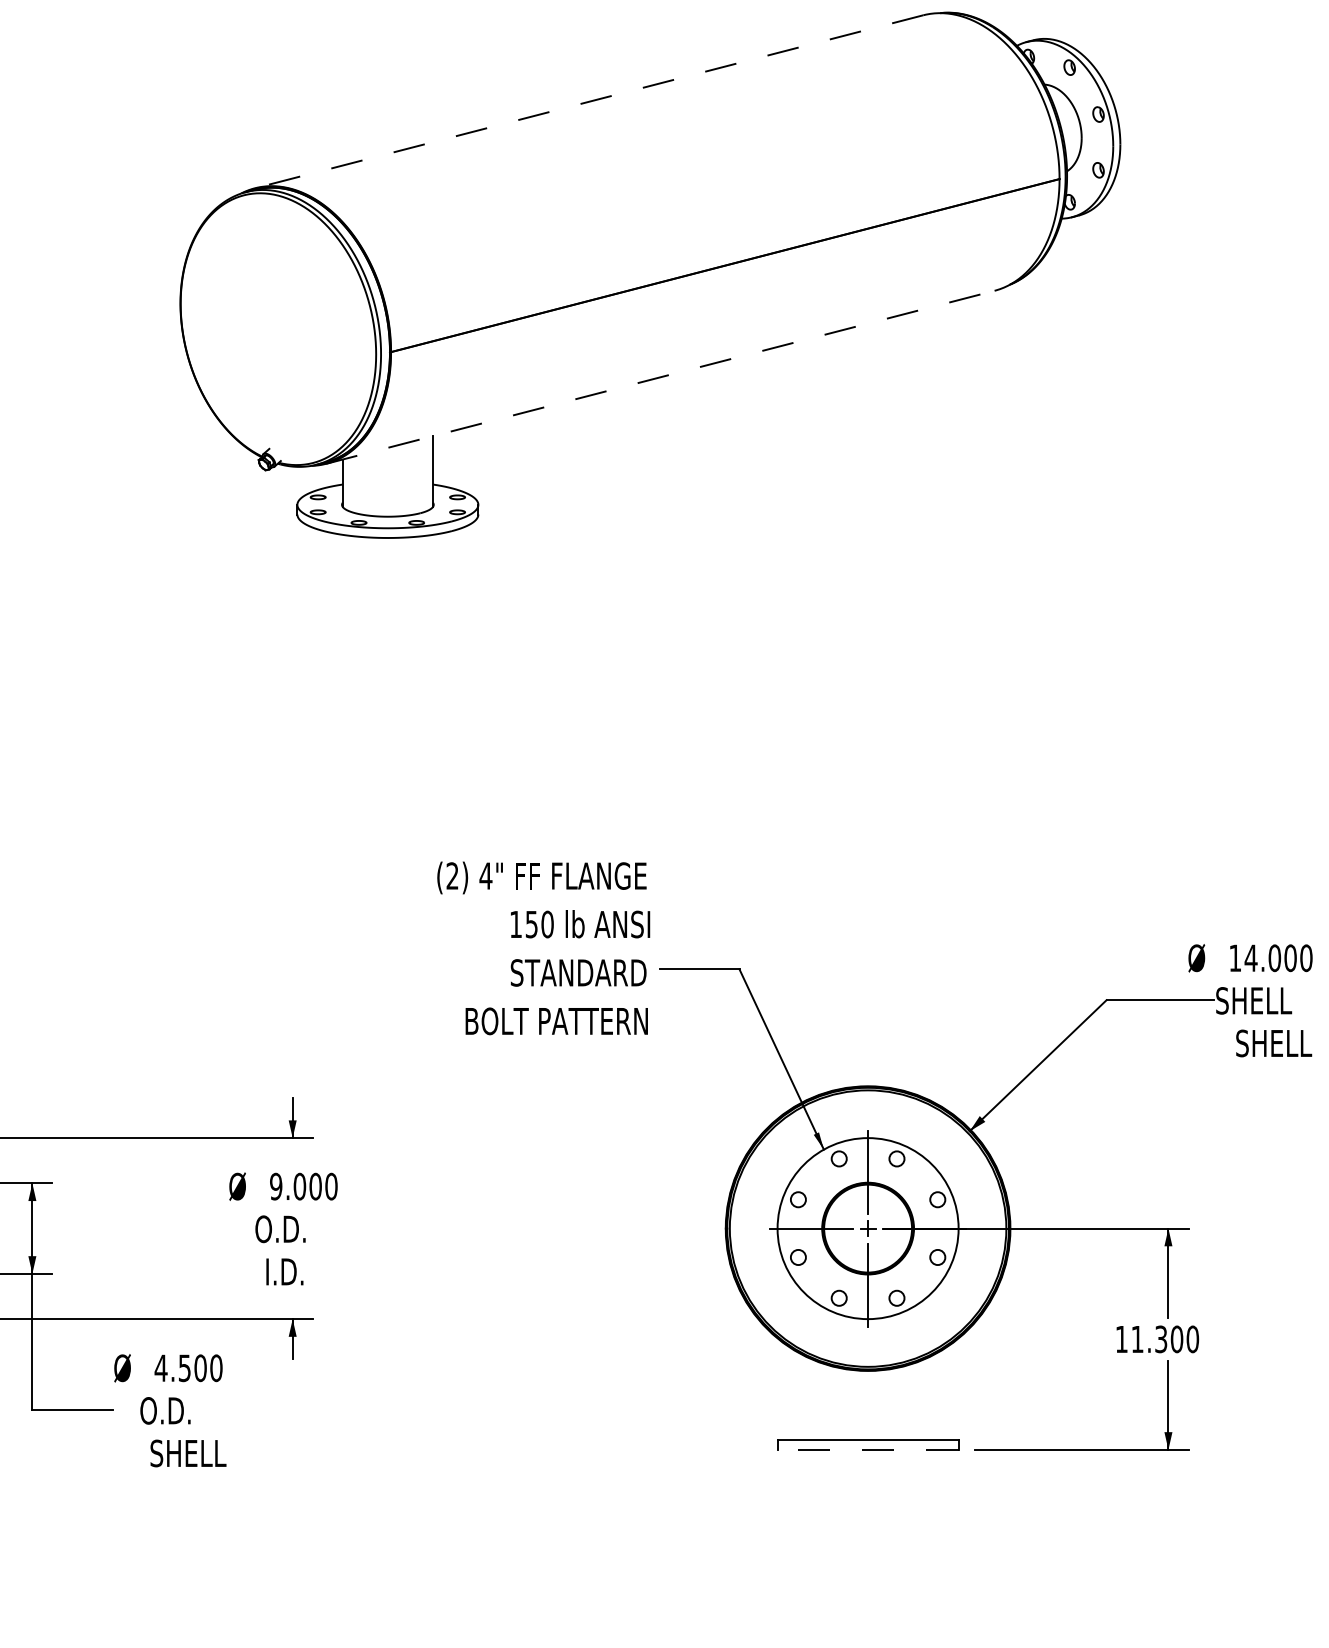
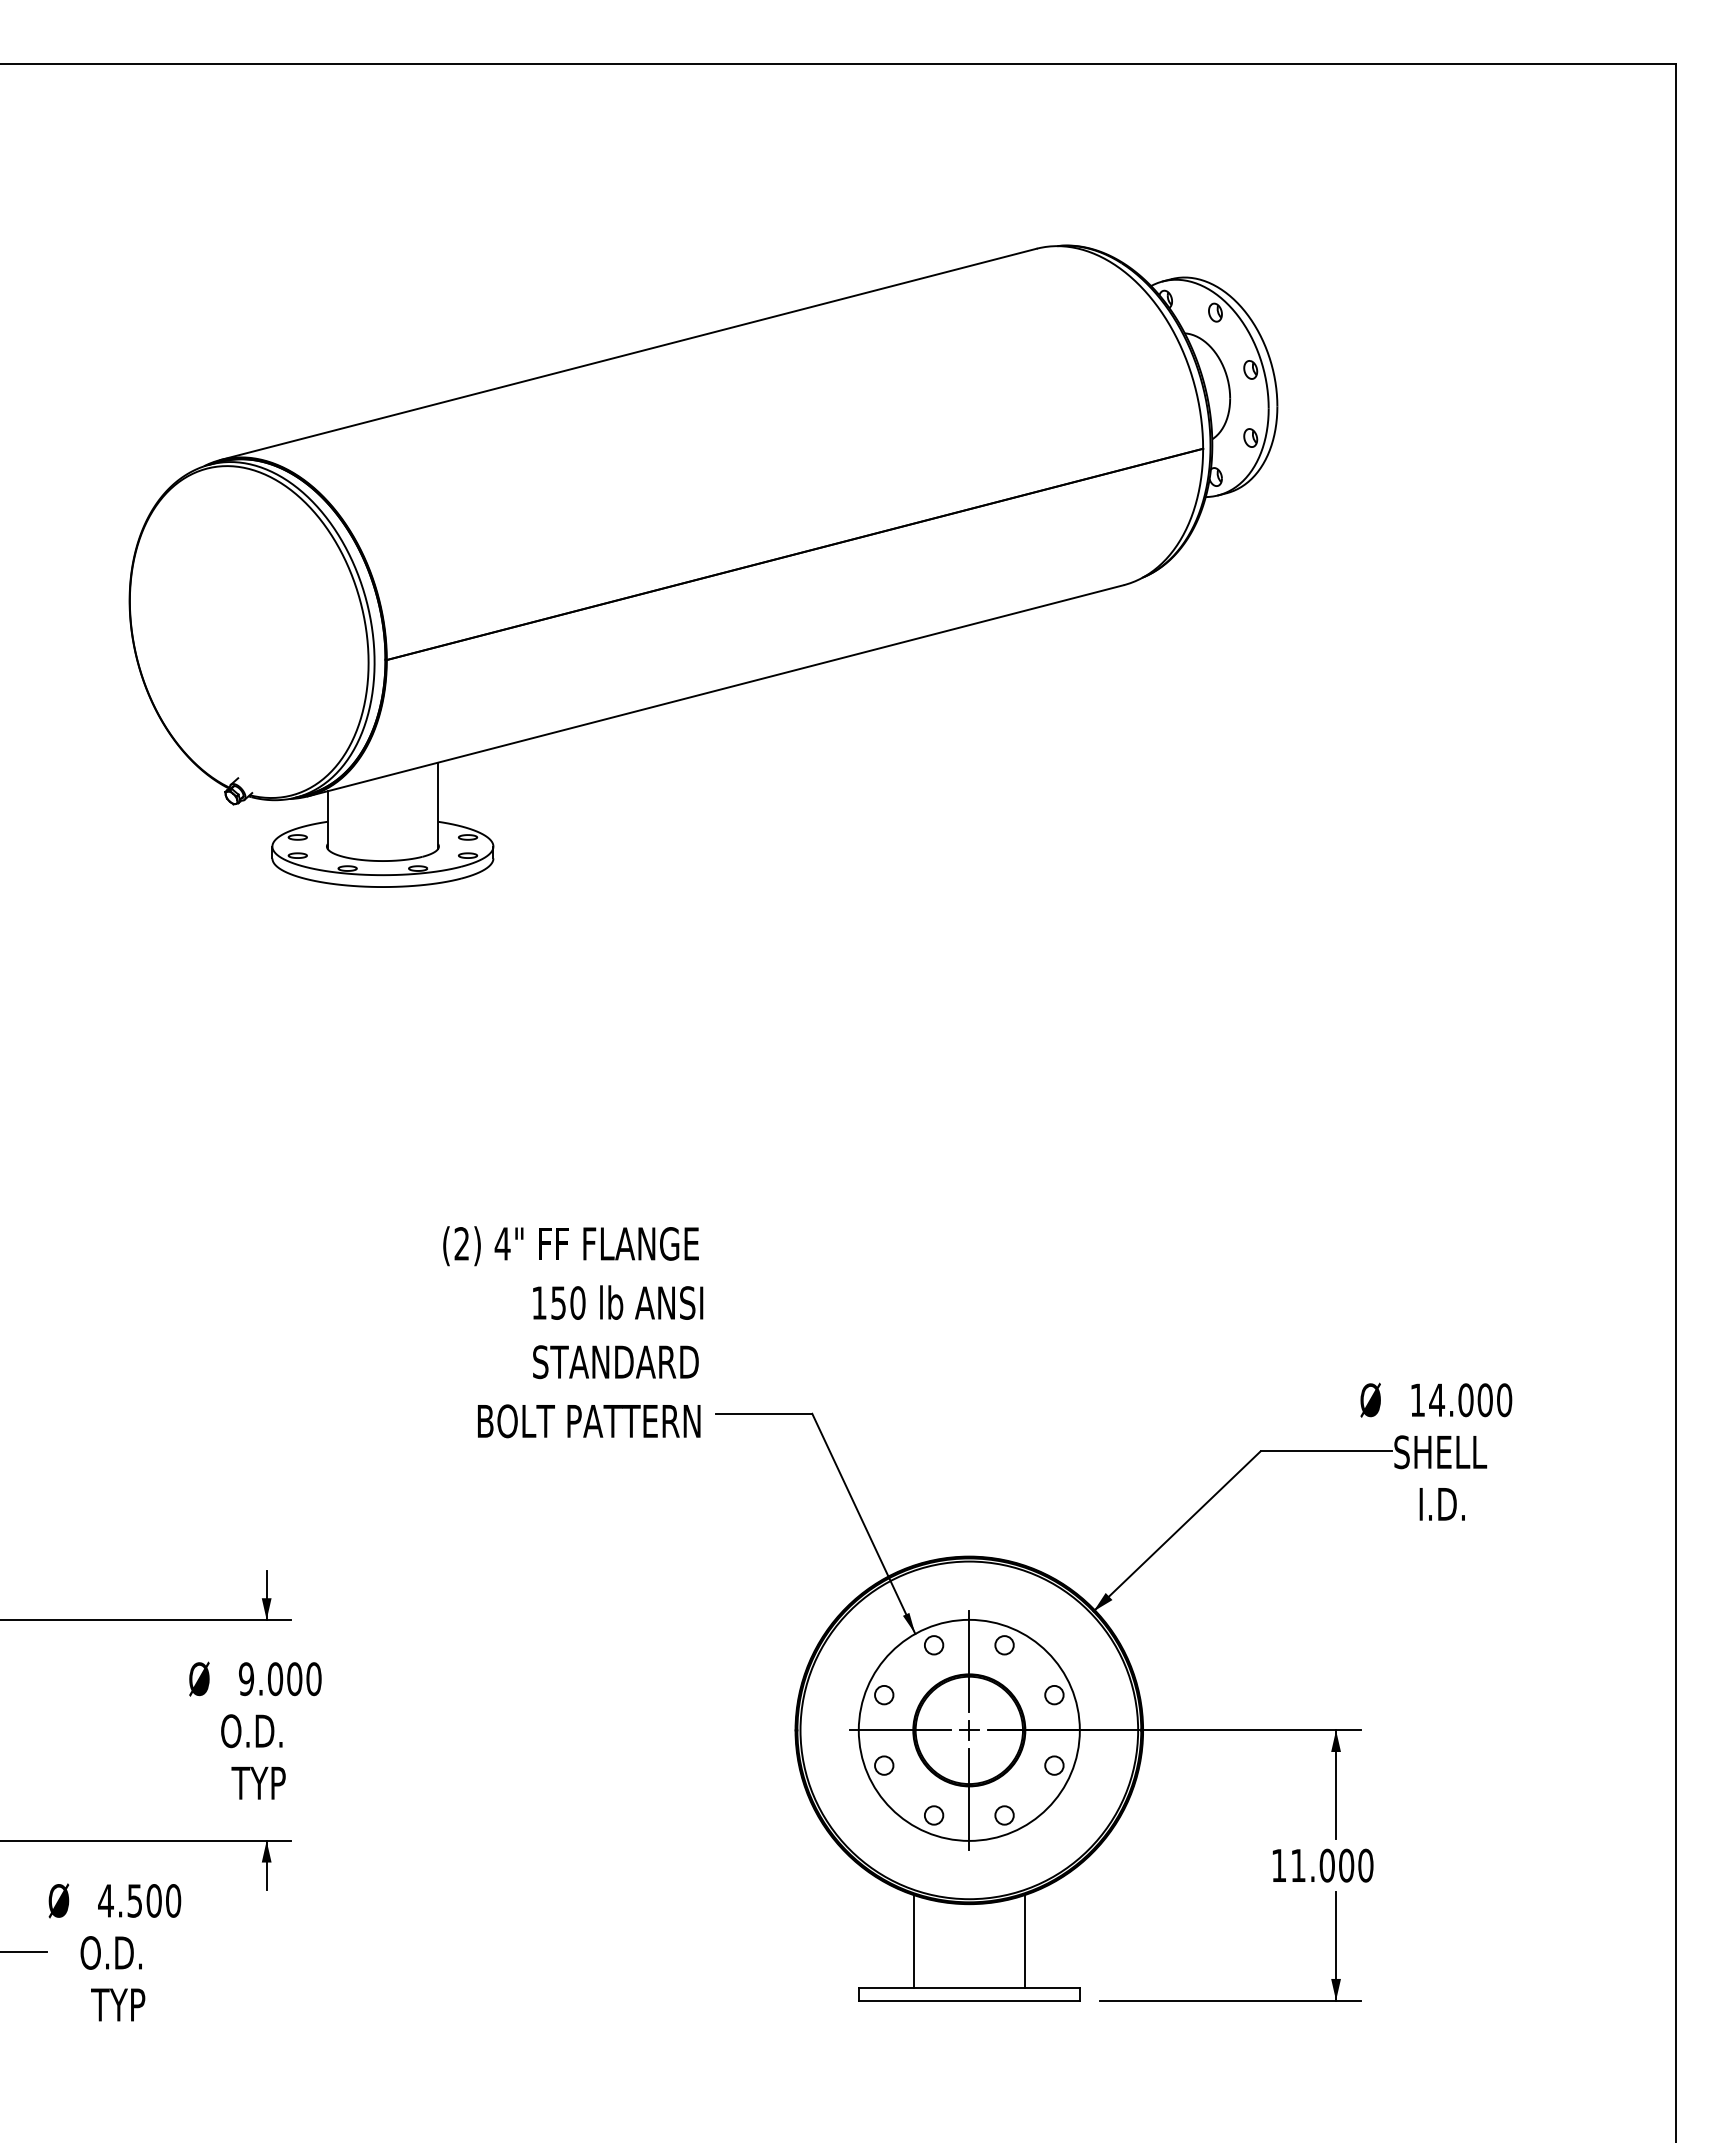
line: (588, 101) -> (628, 354), dashed -> solid
line: (660, 377) -> (715, 690), dashed -> solid
text: (543, 948) -> (573, 1332), moved
text: (1273, 1043) -> (1464, 1504), SHELL -> I.D.
text: (286, 1271) -> (258, 1782), I.D. -> TYP
text: (1160, 1339) -> (1326, 1865), 11.300 -> 11.000
line: (823, 1401) -> (914, 1941), added
line: (913, 1401) -> (1024, 1941), added
line: (868, 1449) -> (969, 2000), dashed -> solid
text: (187, 1453) -> (138, 2004), SHELL -> TYP

